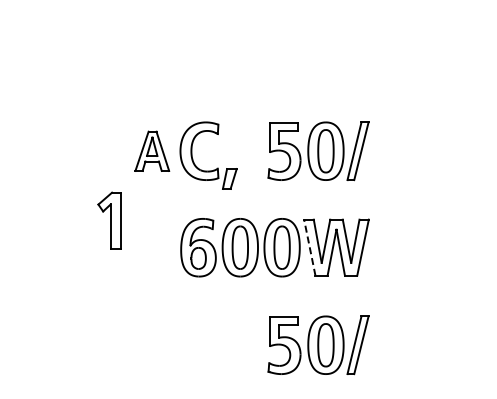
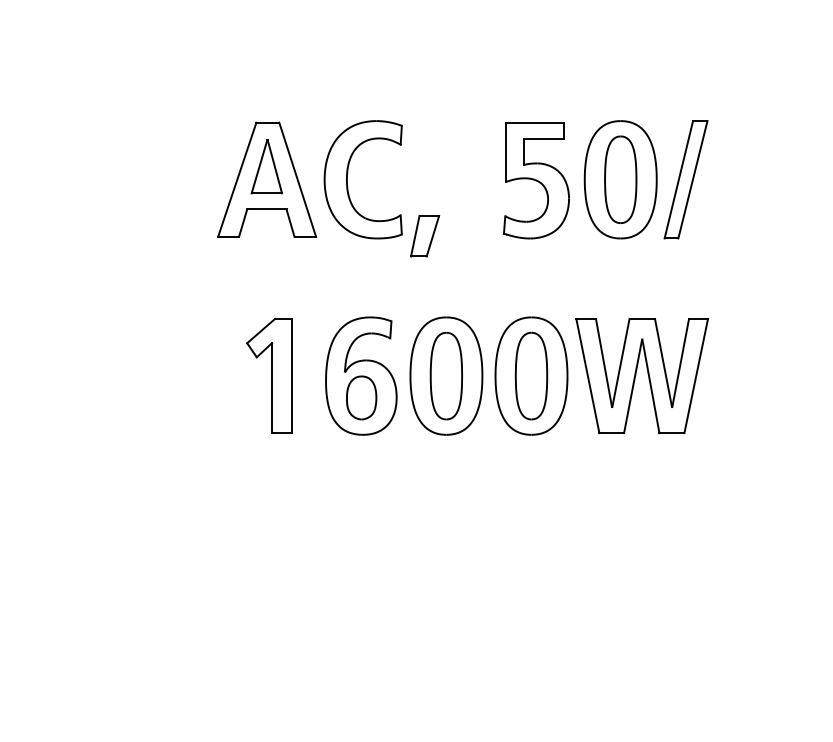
part: (152, 151) -> (267, 180), size x1.43
part: (109, 220) -> (269, 375), moved
line: (309, 247) -> (587, 375), dashed -> solid
part: (318, 345) -> (605, 575), removed

